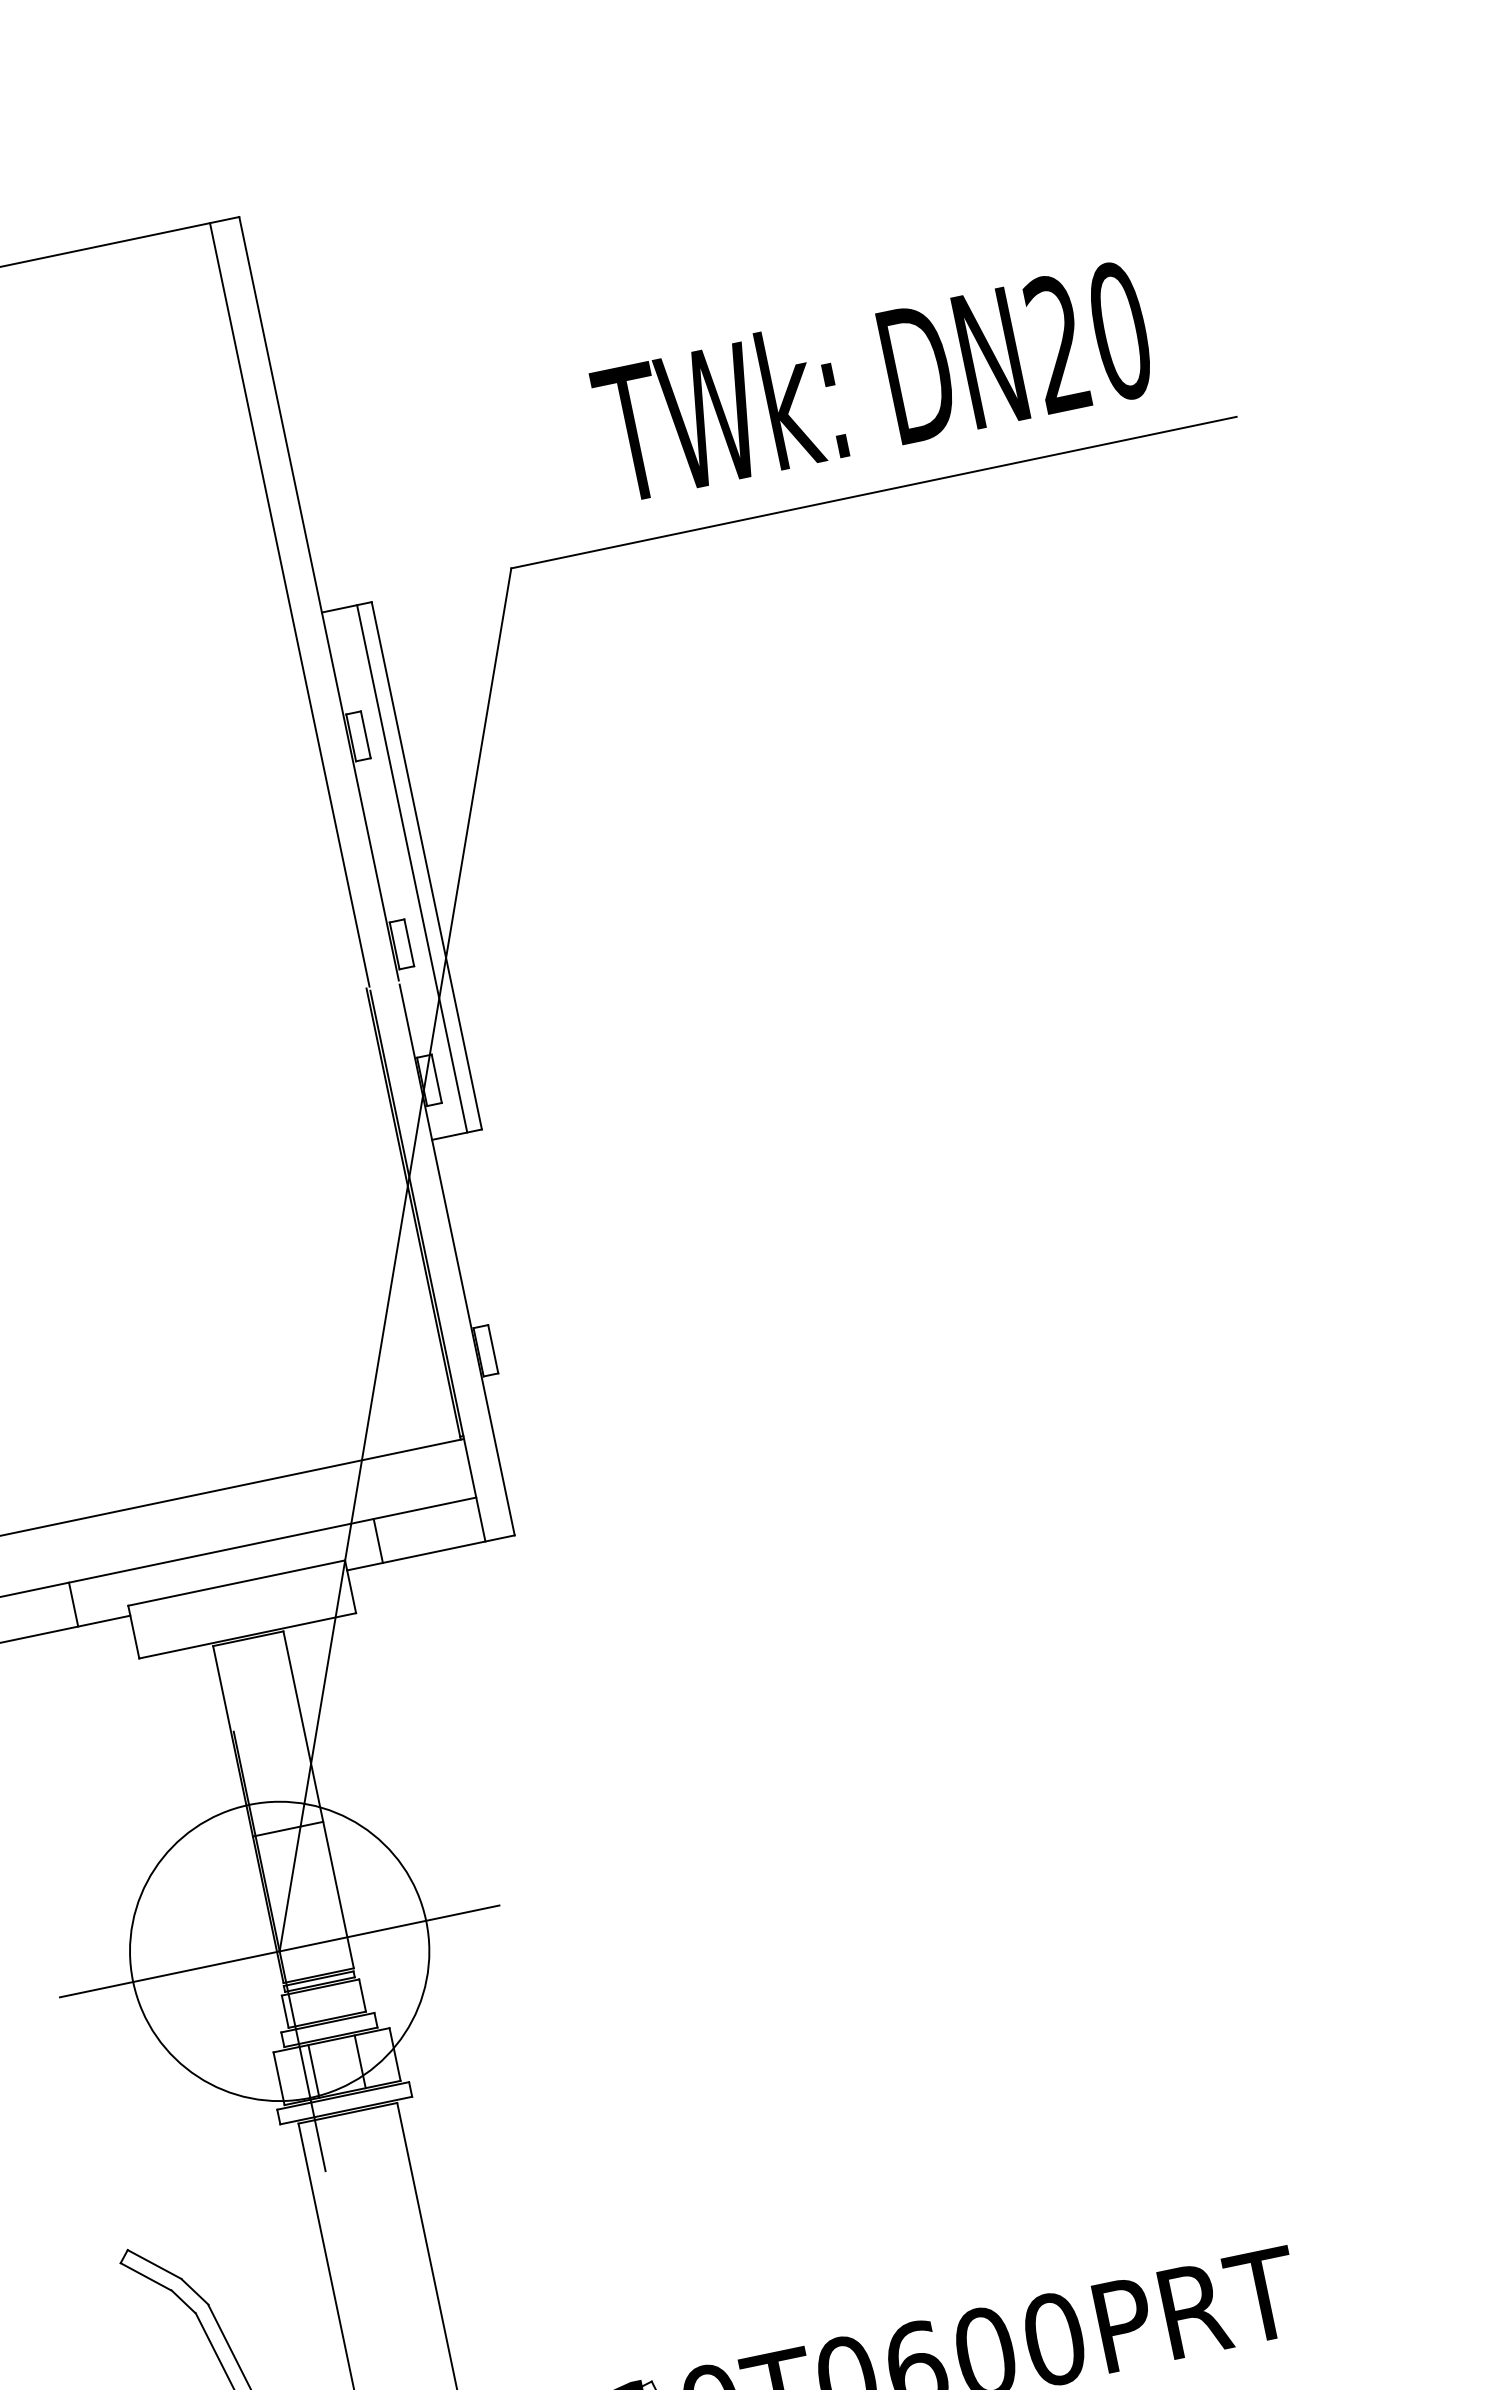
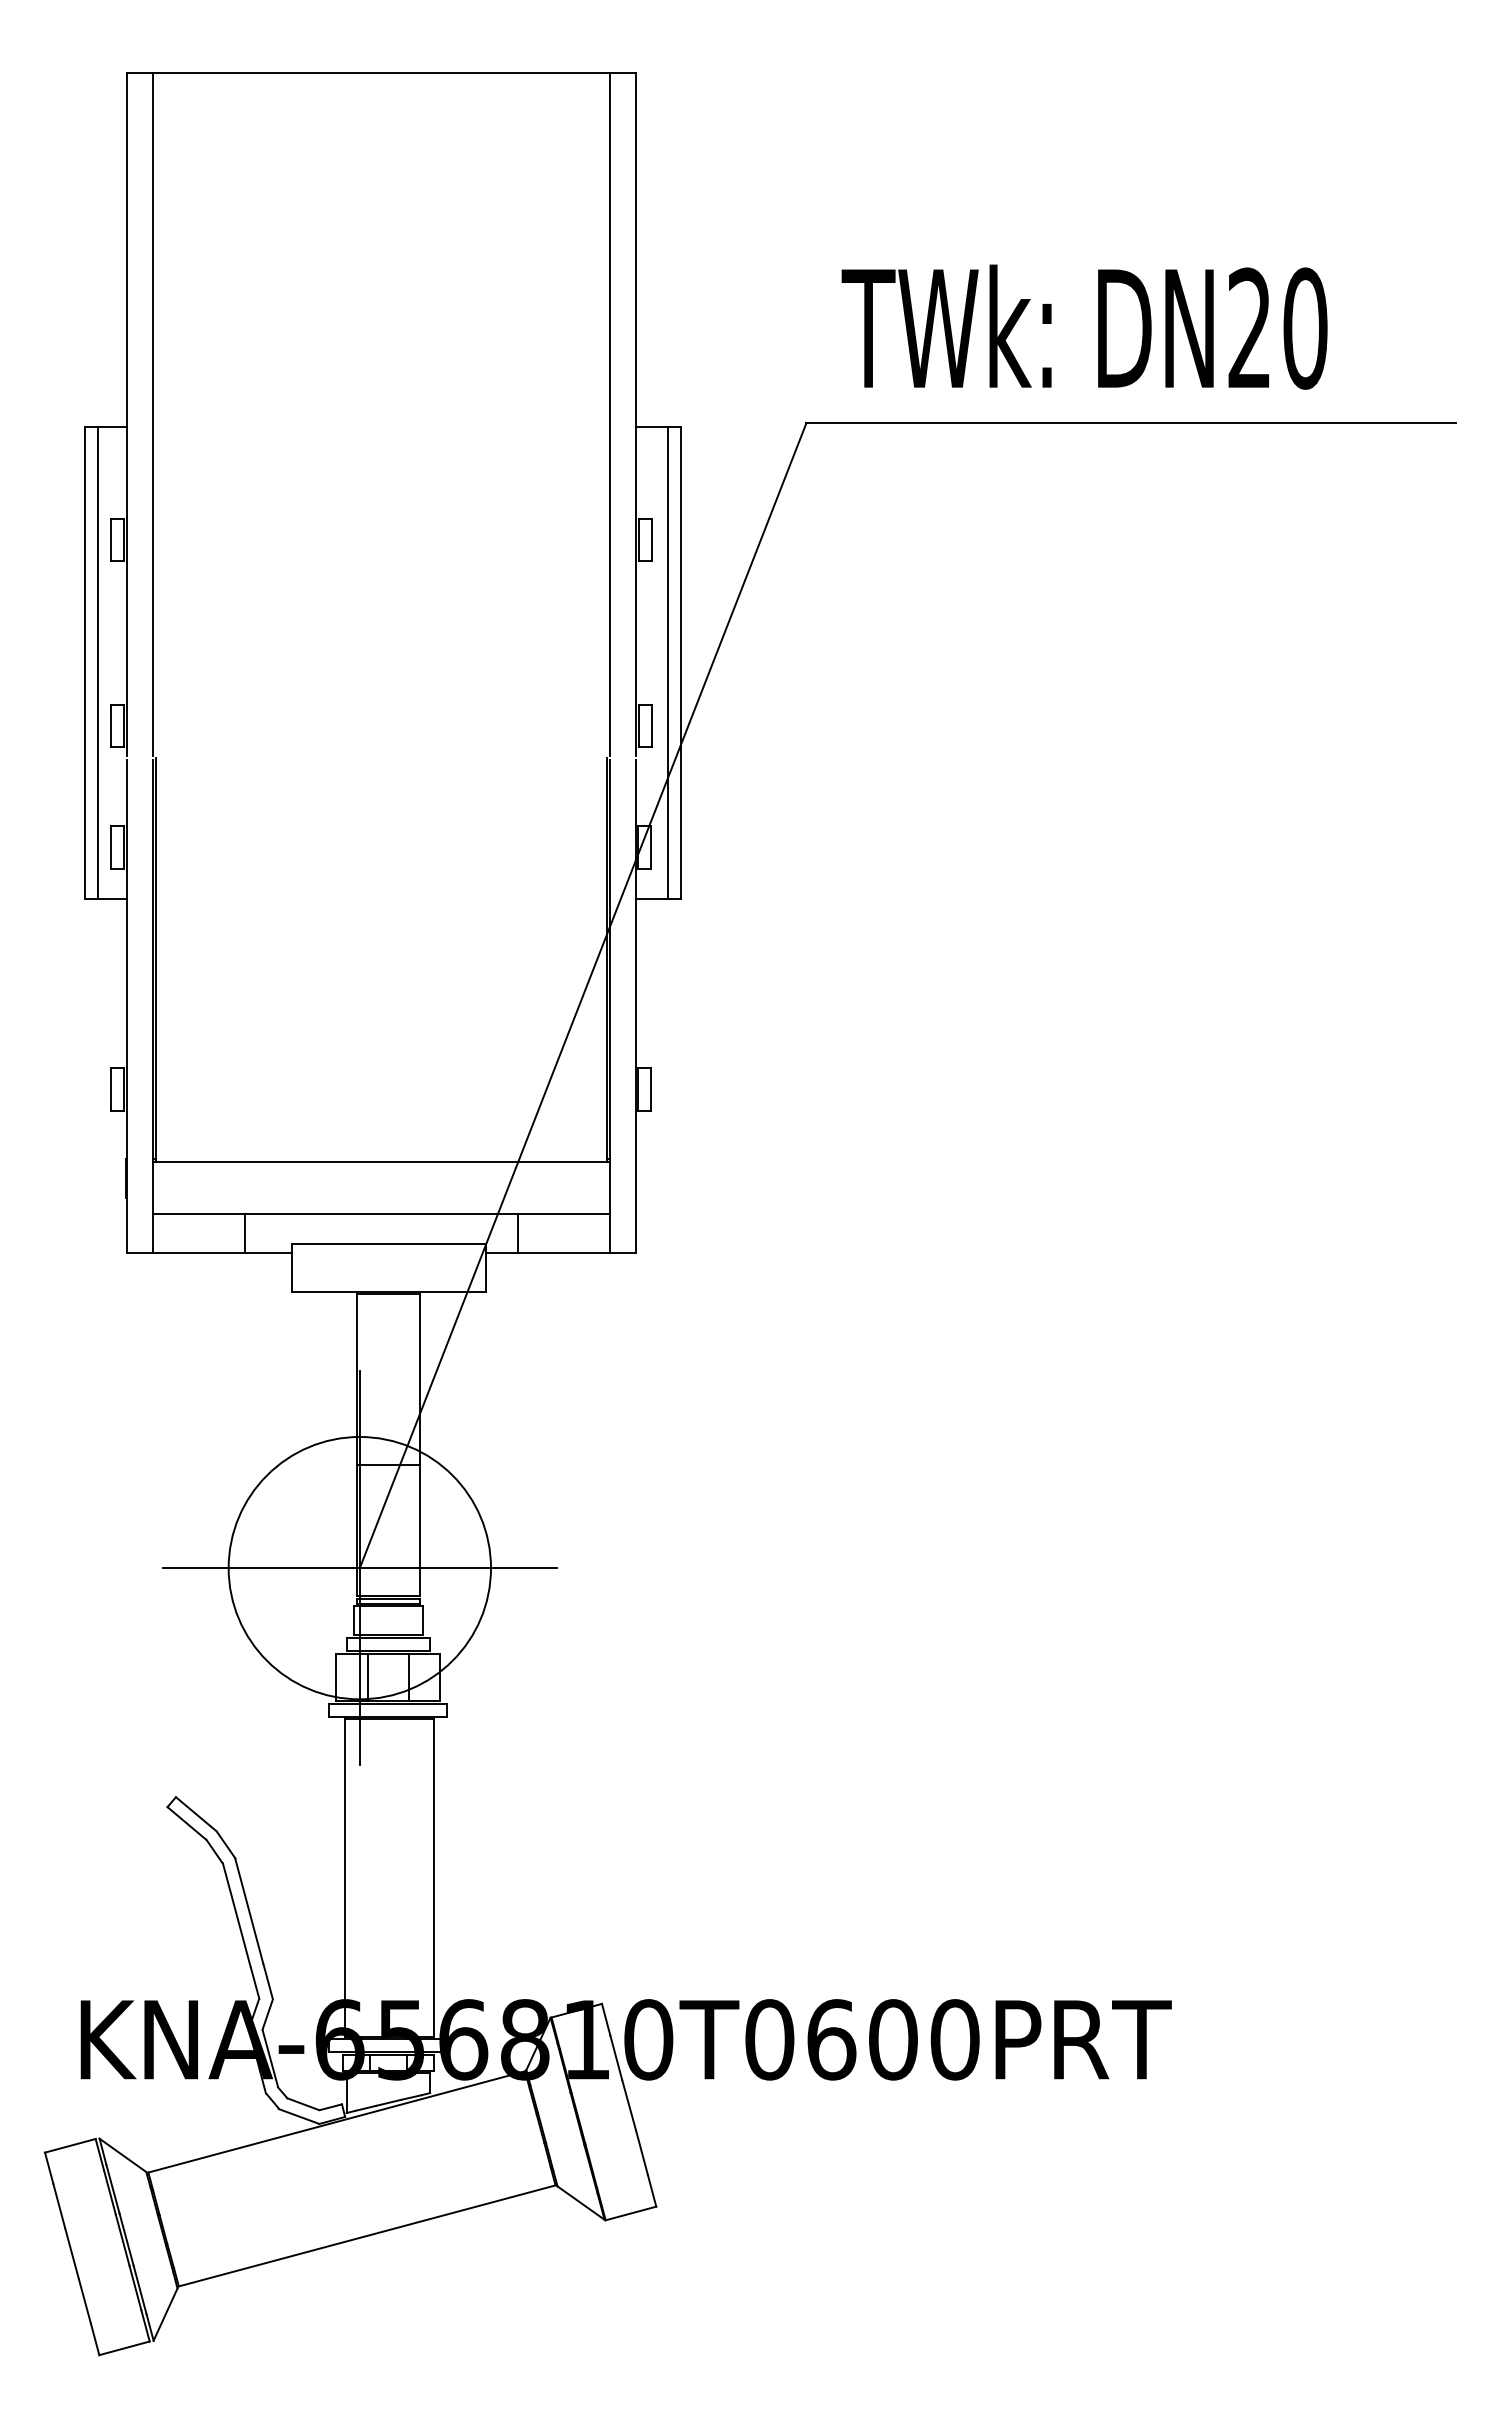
text: (873, 380) -> (1084, 326), moved

